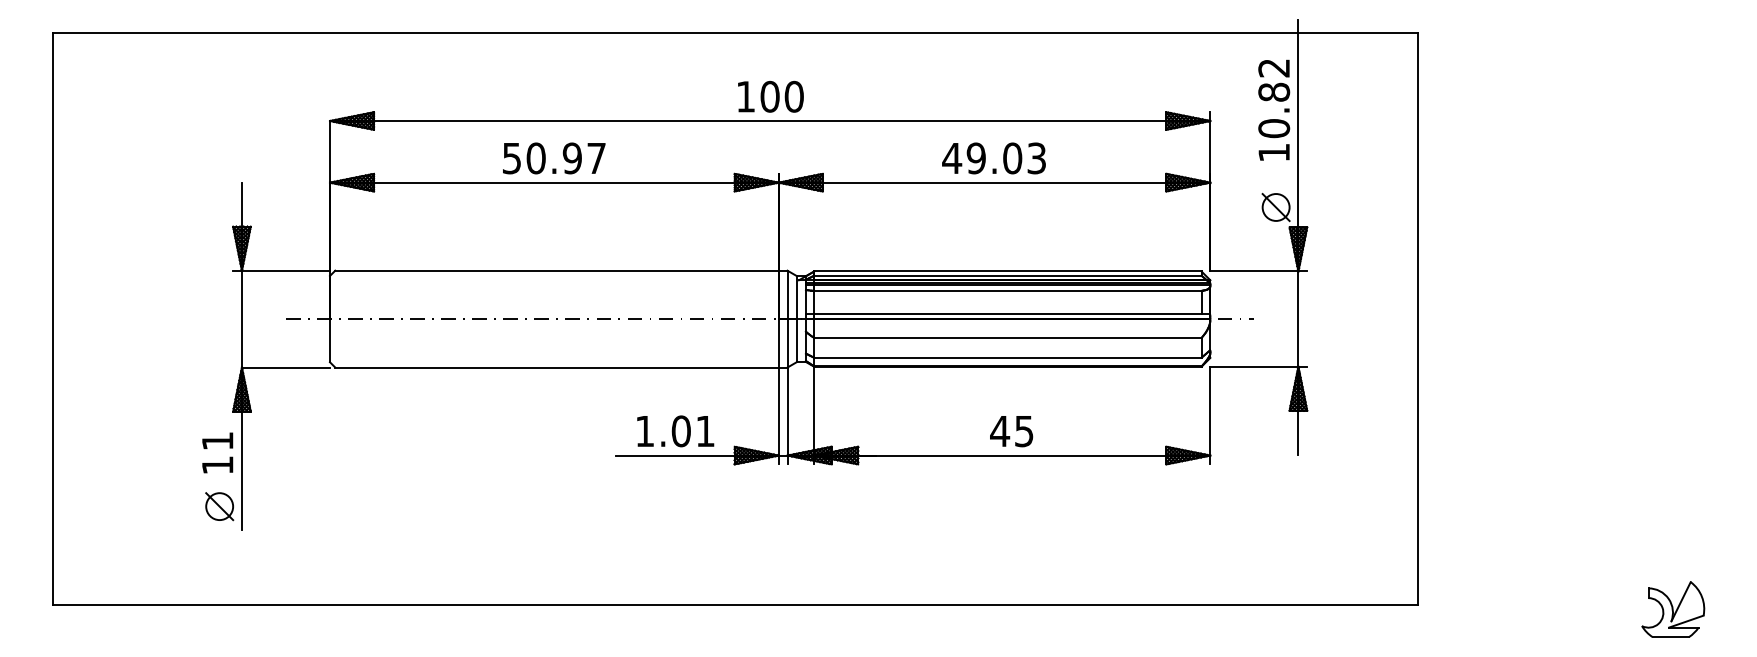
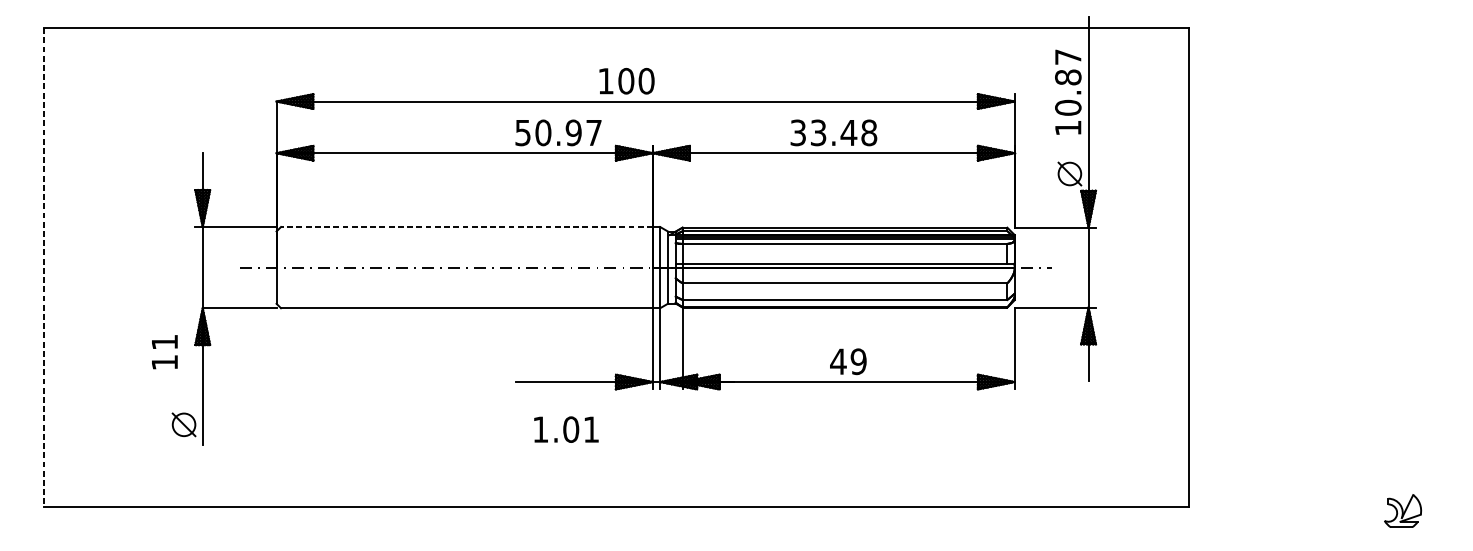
text: (1273, 68) -> (1067, 57), 10.82 -> 10.87
text: (770, 96) -> (626, 80), moved
text: (554, 158) -> (558, 132), moved
text: (994, 158) -> (833, 132), 49.03 -> 33.48
line: (557, 270) -> (467, 226), solid -> dashed
line: (52, 319) -> (43, 267), solid -> dashed
text: (675, 431) -> (566, 429), moved
text: (1023, 431) -> (858, 361), 45 -> 49
text: (217, 452) -> (164, 351), moved
part: (1673, 609) -> (1403, 511), size x0.7

